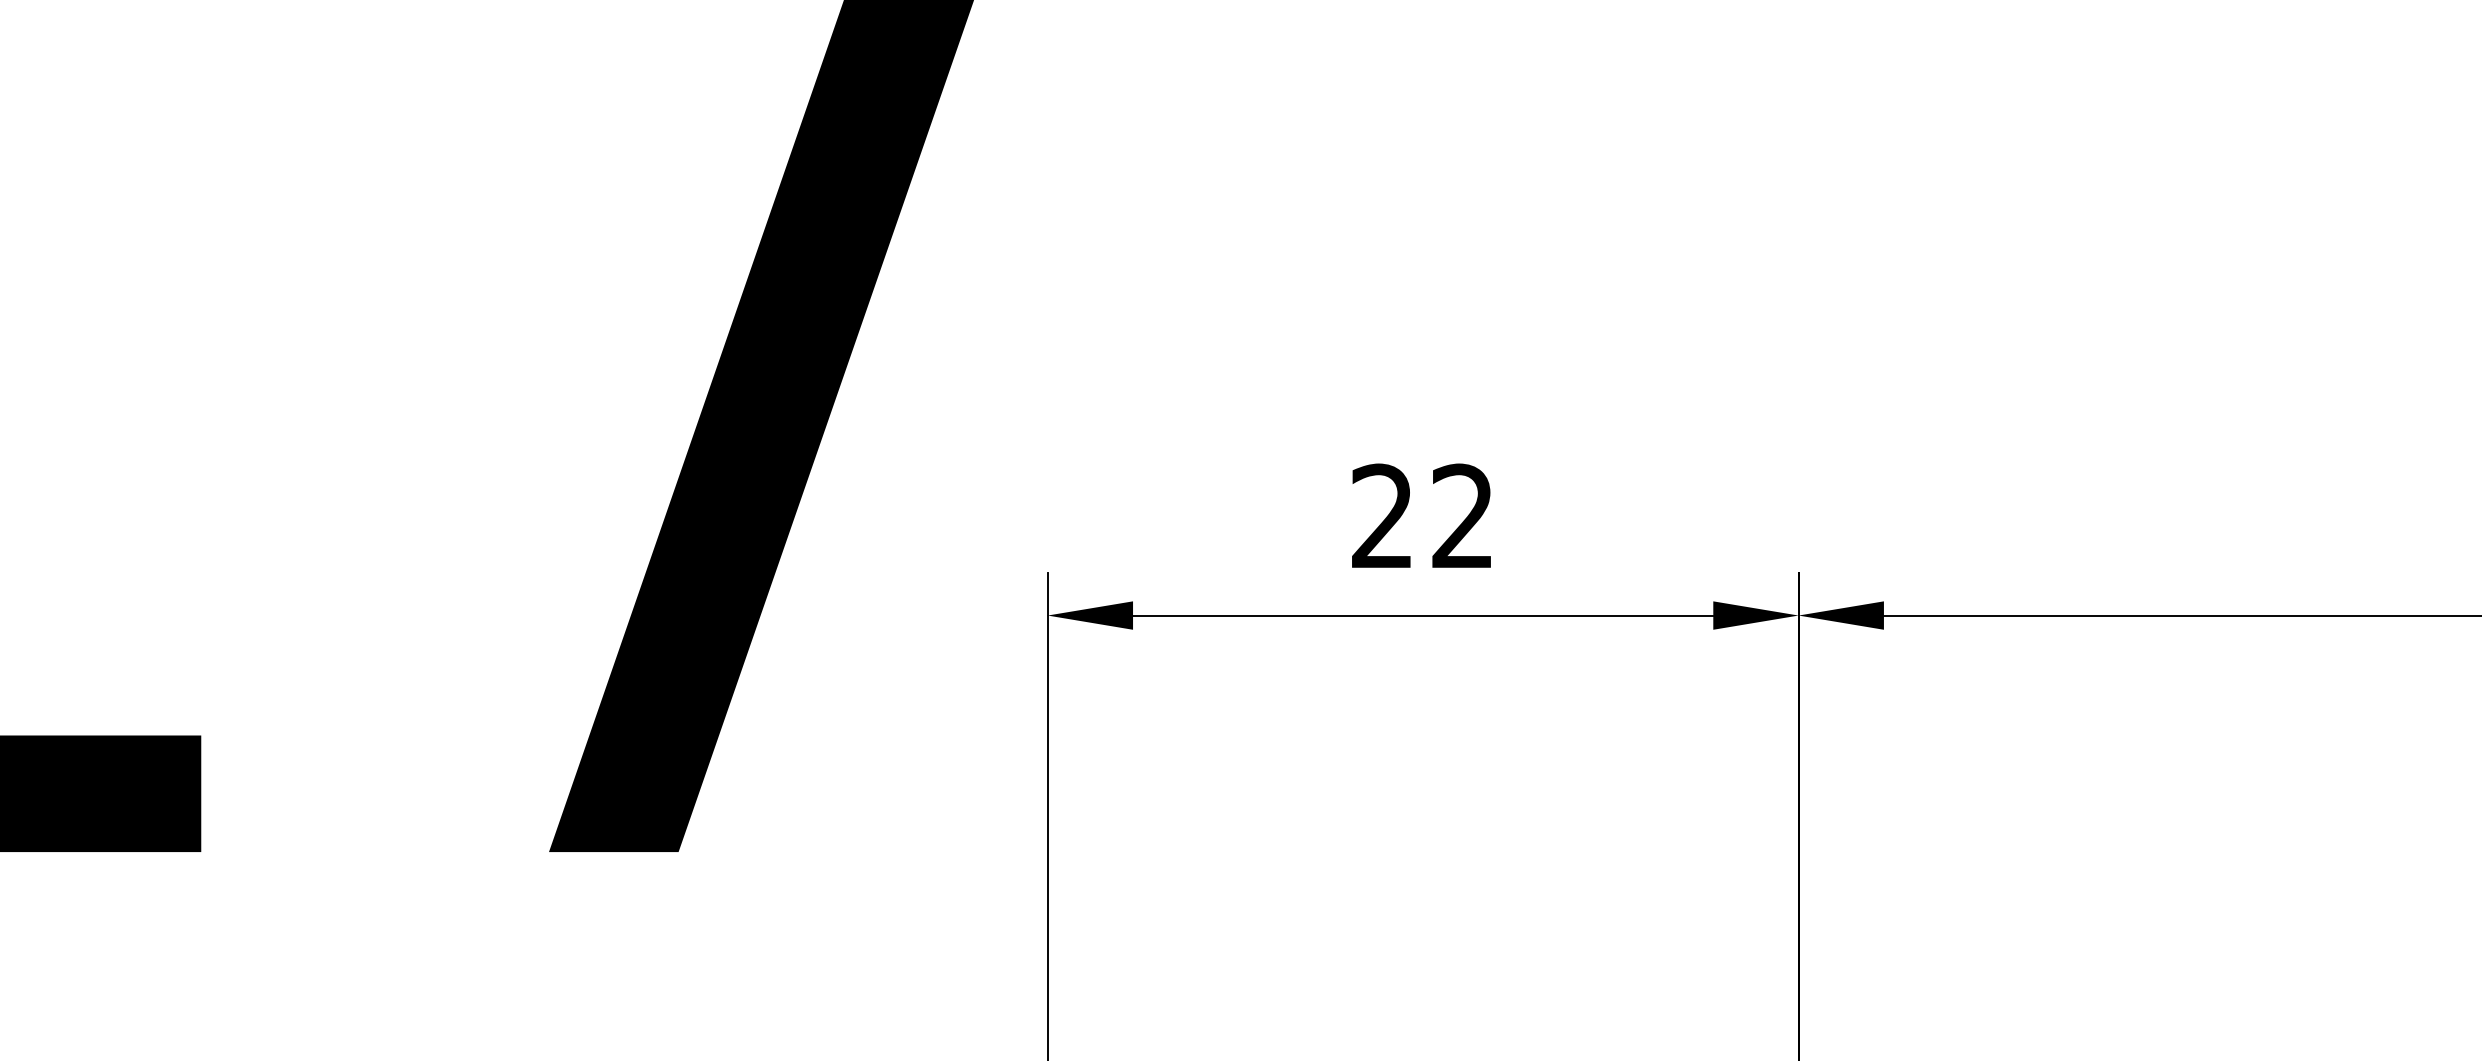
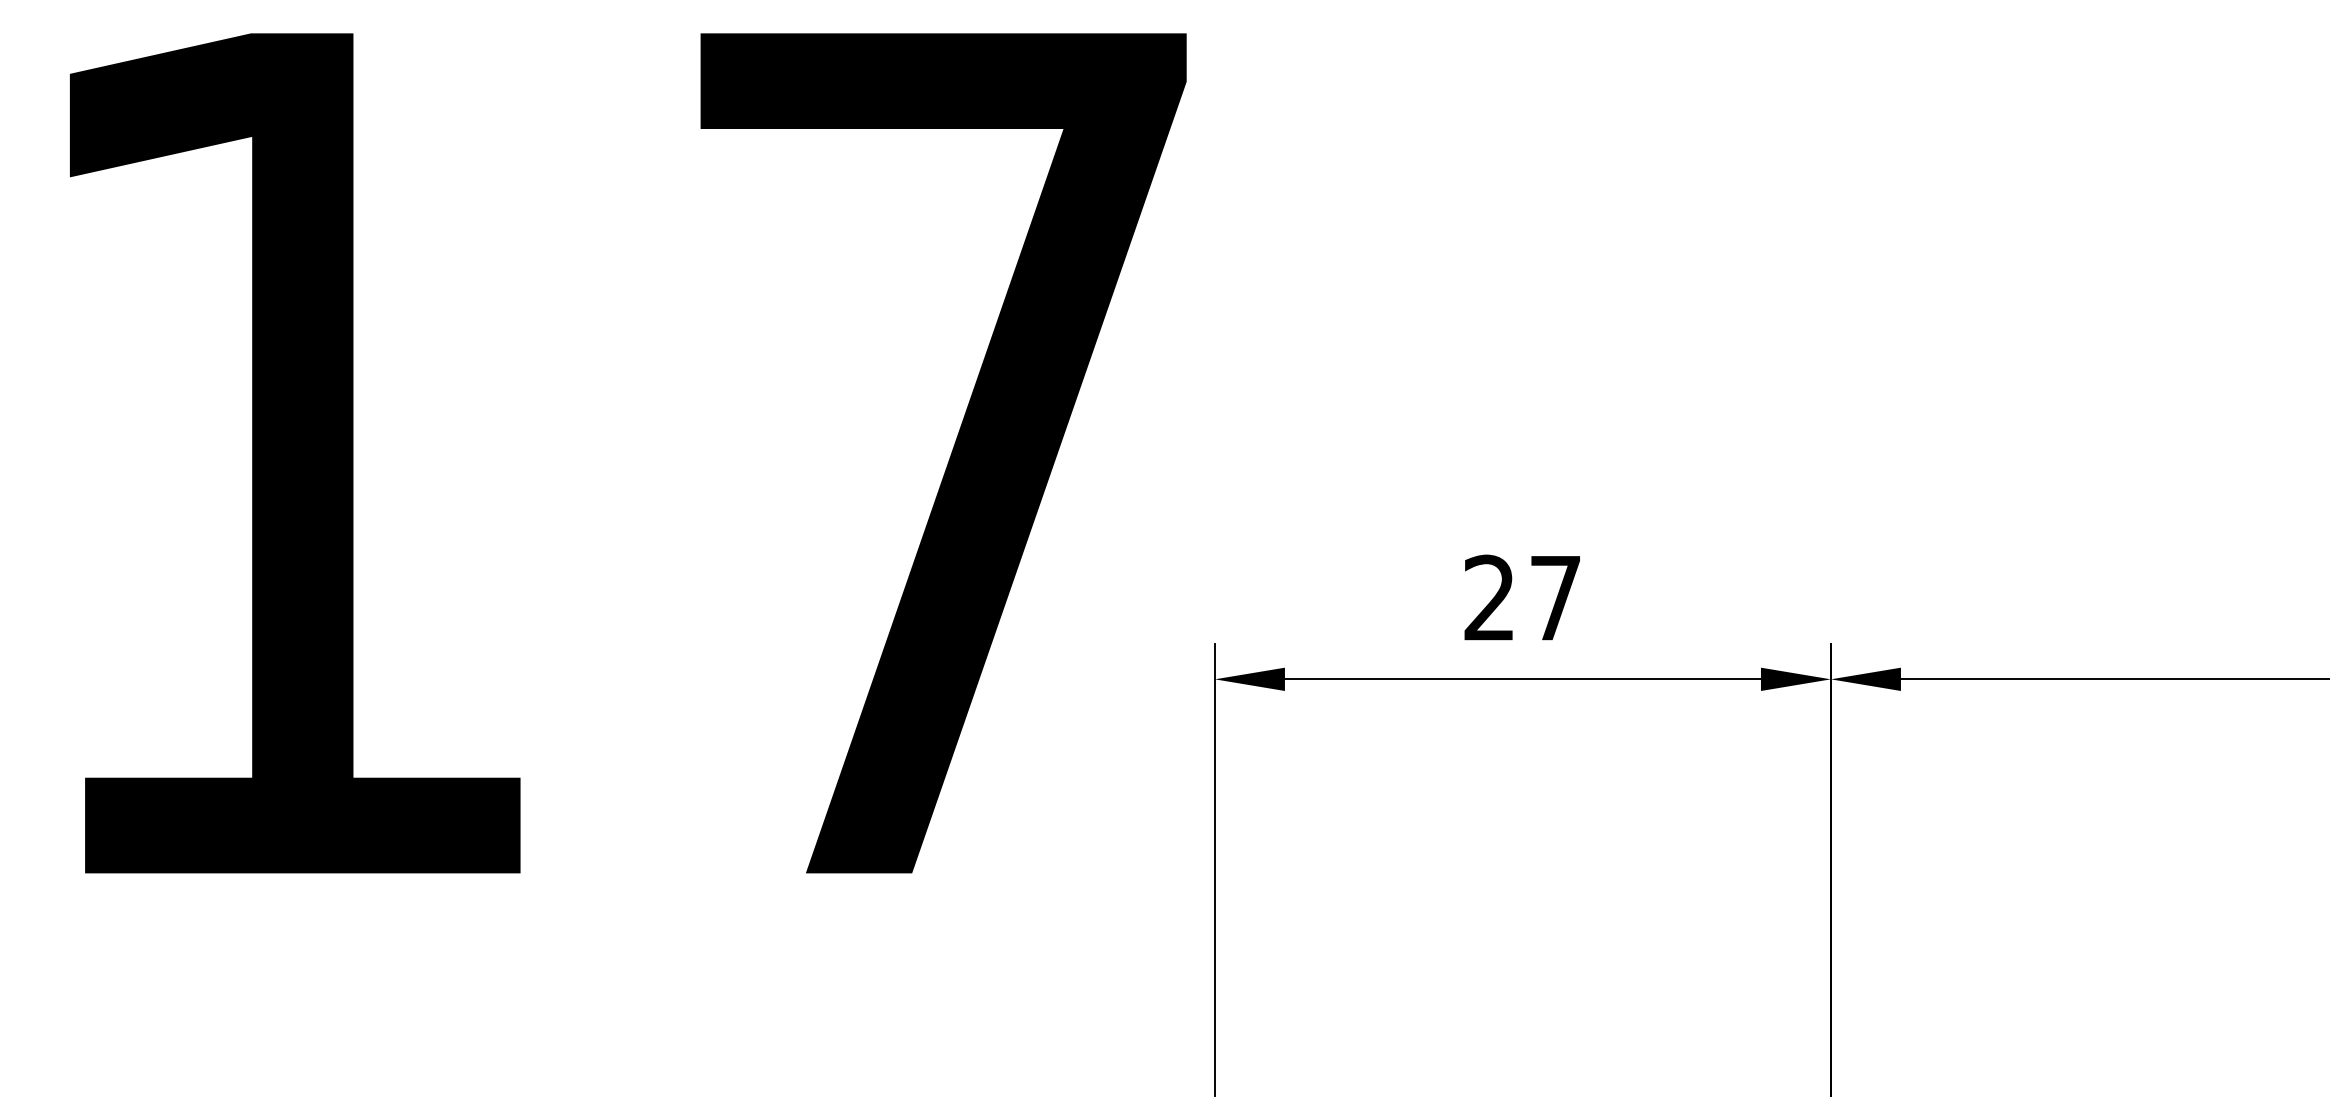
text: (1461, 515) -> (1554, 597), 22 -> 27

